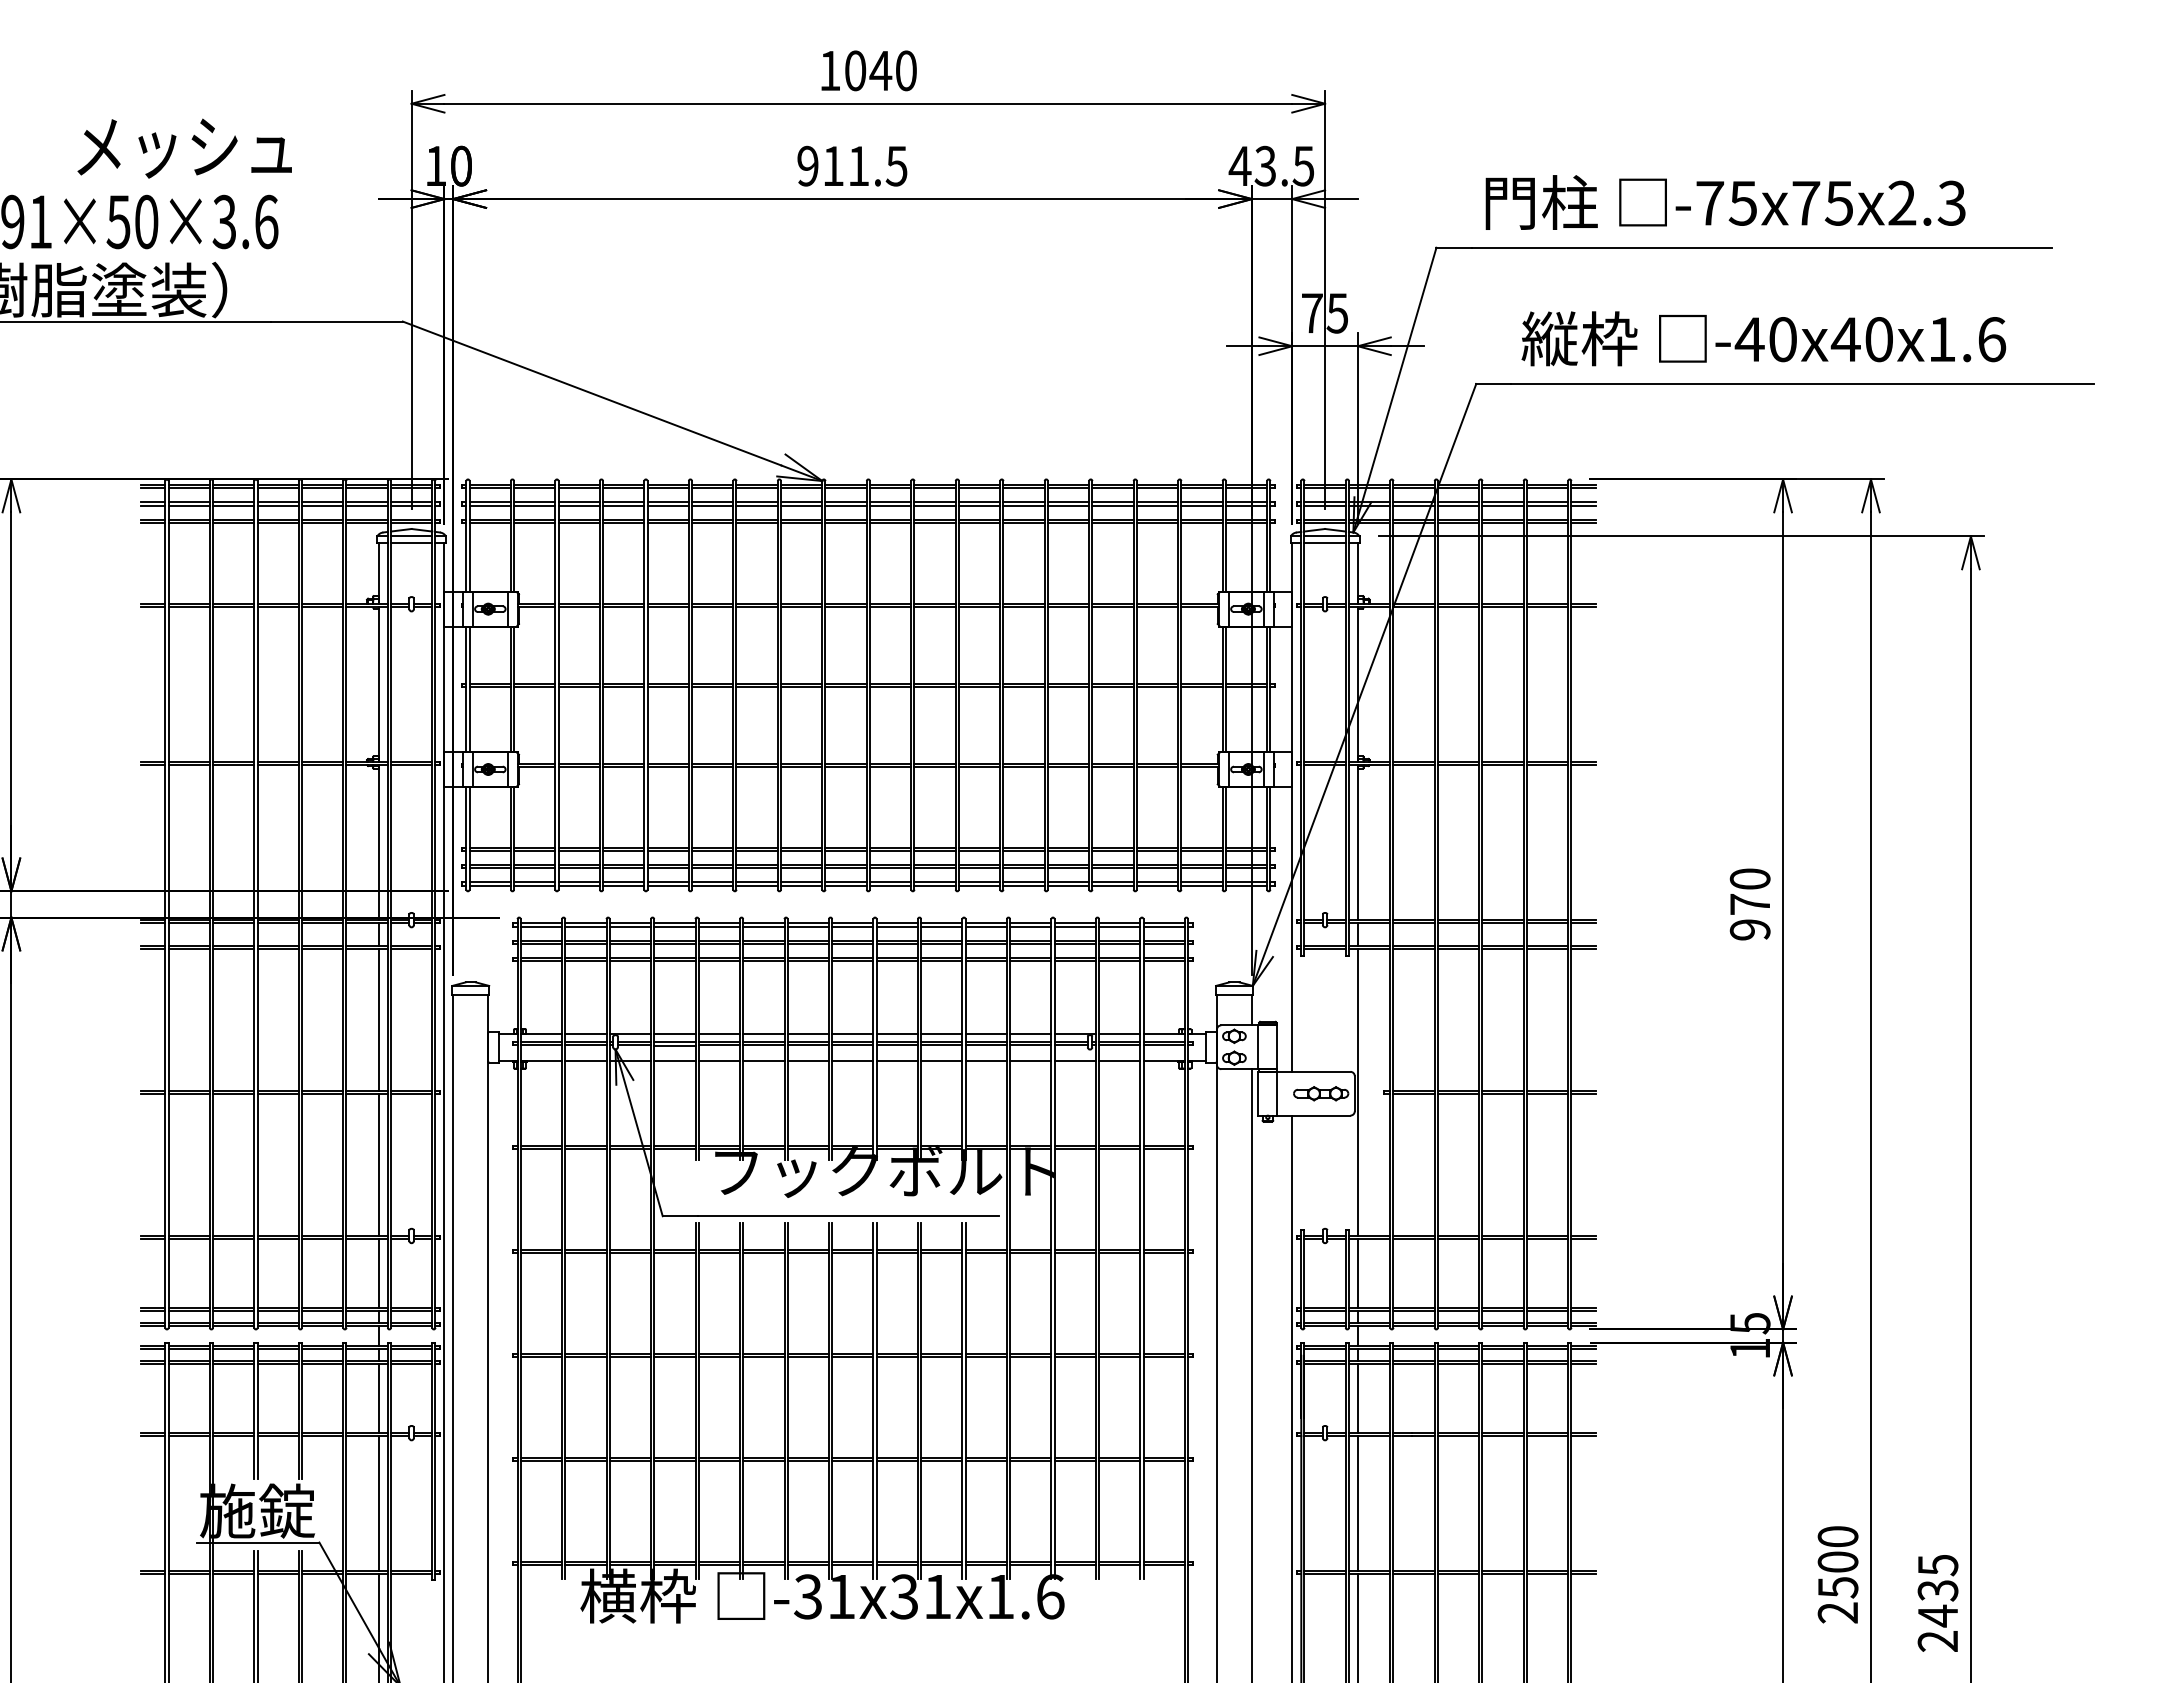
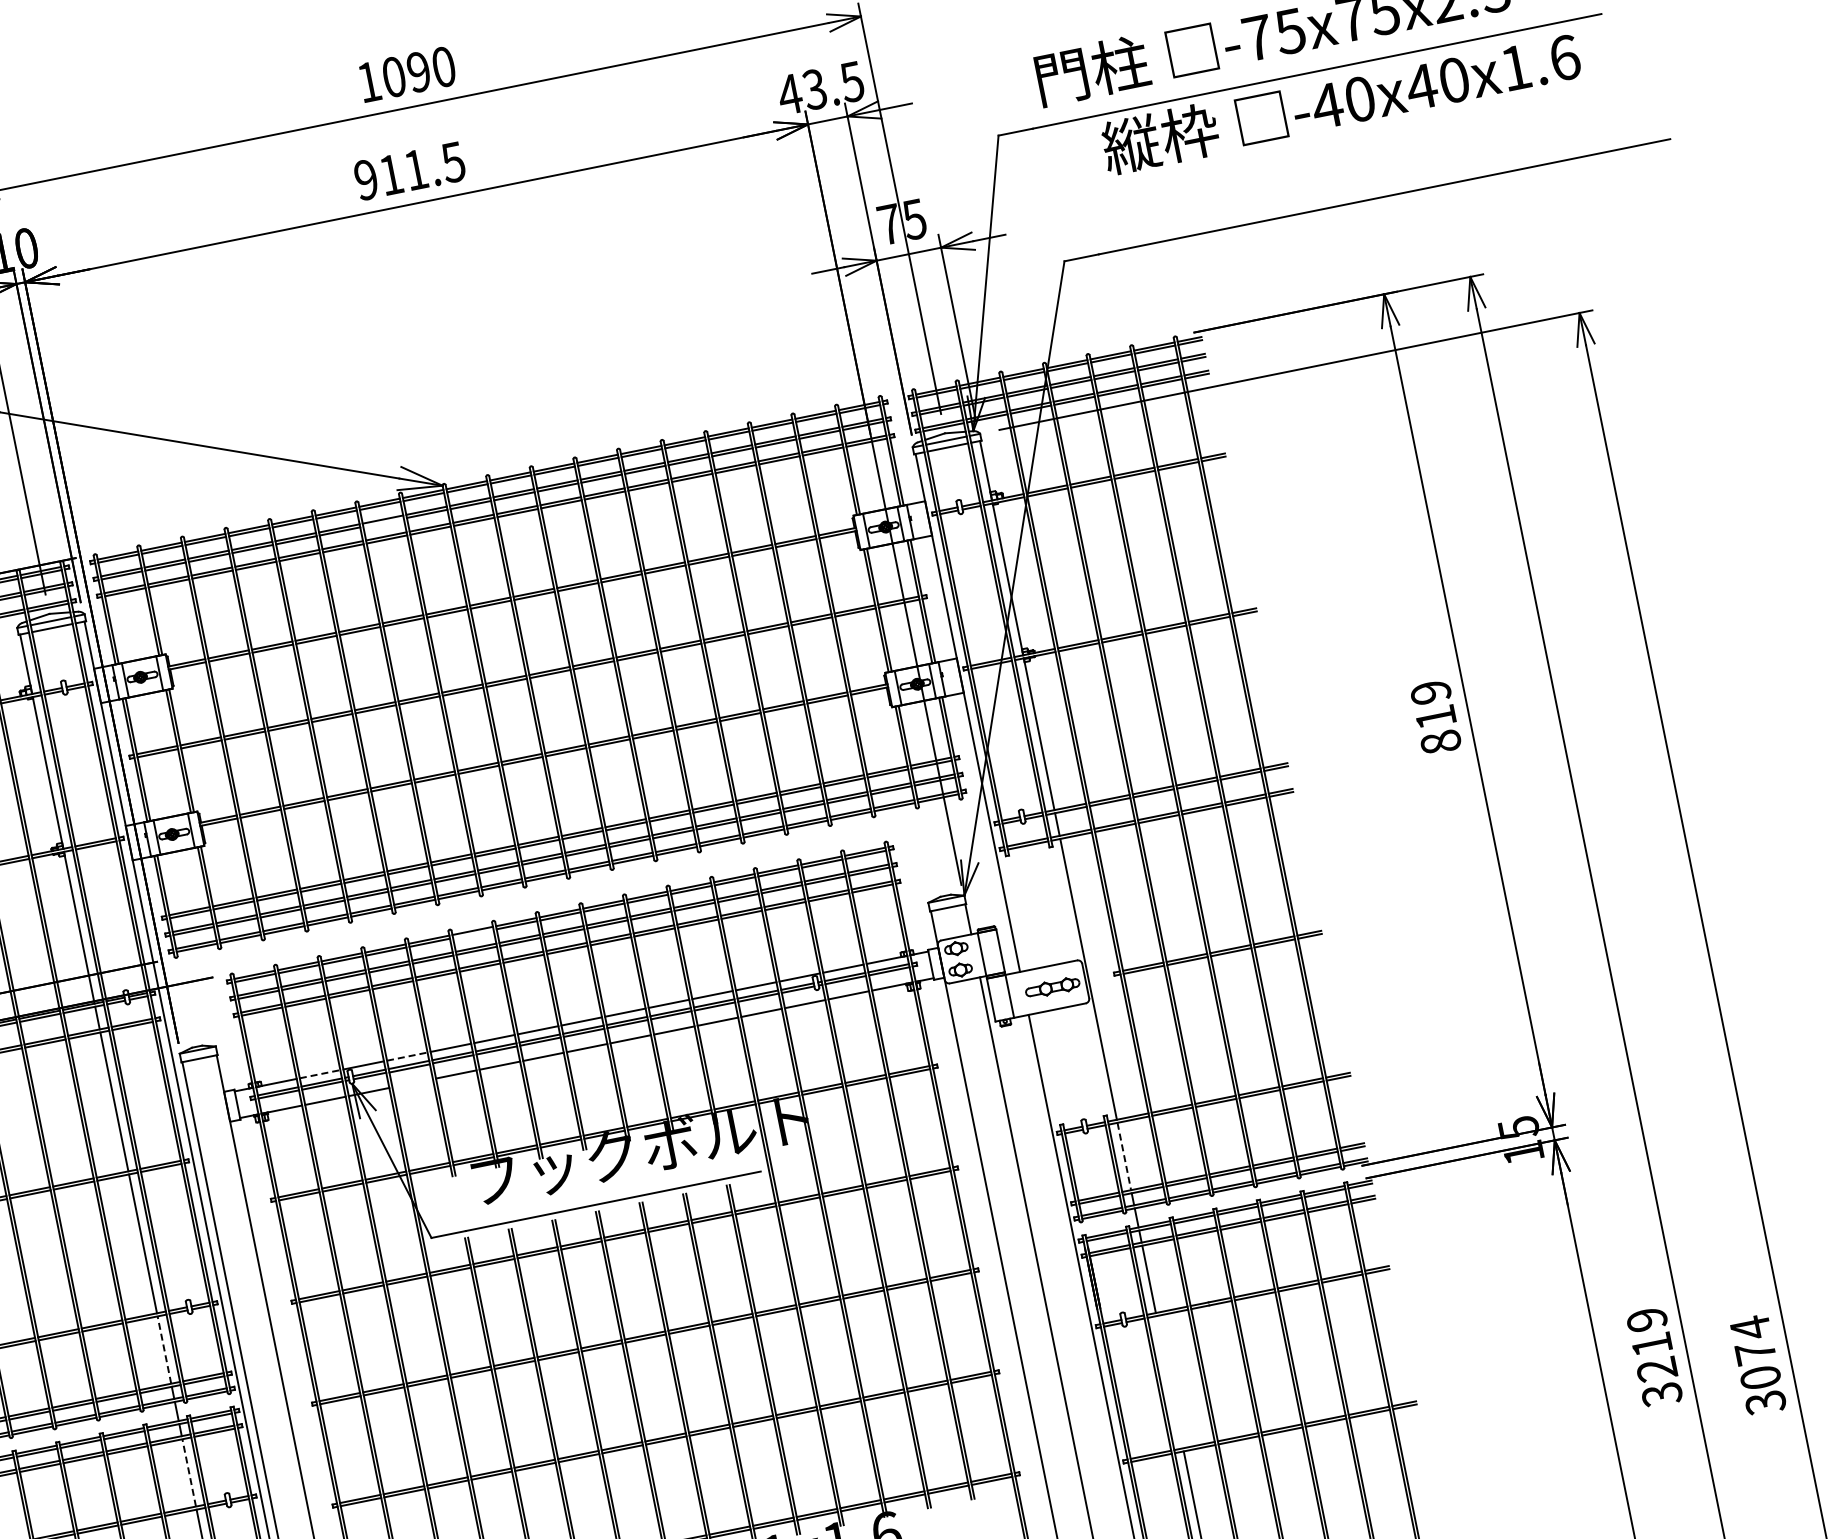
text: (880, 70) -> (418, 71), 1040 -> 1090
text: (1763, 338) -> (1340, 102), moved
line: (756, 505) -> (382, 522), removed
text: (1749, 904) -> (1435, 717), 970 -> 819
line: (763, 926) -> (473, 934), removed
line: (585, 1033) -> (319, 1074), solid -> dashed
line: (674, 1033) -> (406, 1056), solid -> dashed
line: (674, 1060) -> (412, 1082), removed
line: (378, 1272) -> (164, 1349), solid -> dashed
line: (1357, 1273) -> (1123, 1156), solid -> dashed
line: (378, 1398) -> (188, 1472), solid -> dashed
line: (1357, 1503) -> (1169, 1382), removed
text: (1837, 1574) -> (1653, 1356), 2500 -> 3219
text: (1937, 1603) -> (1757, 1365), 2435 -> 3074

